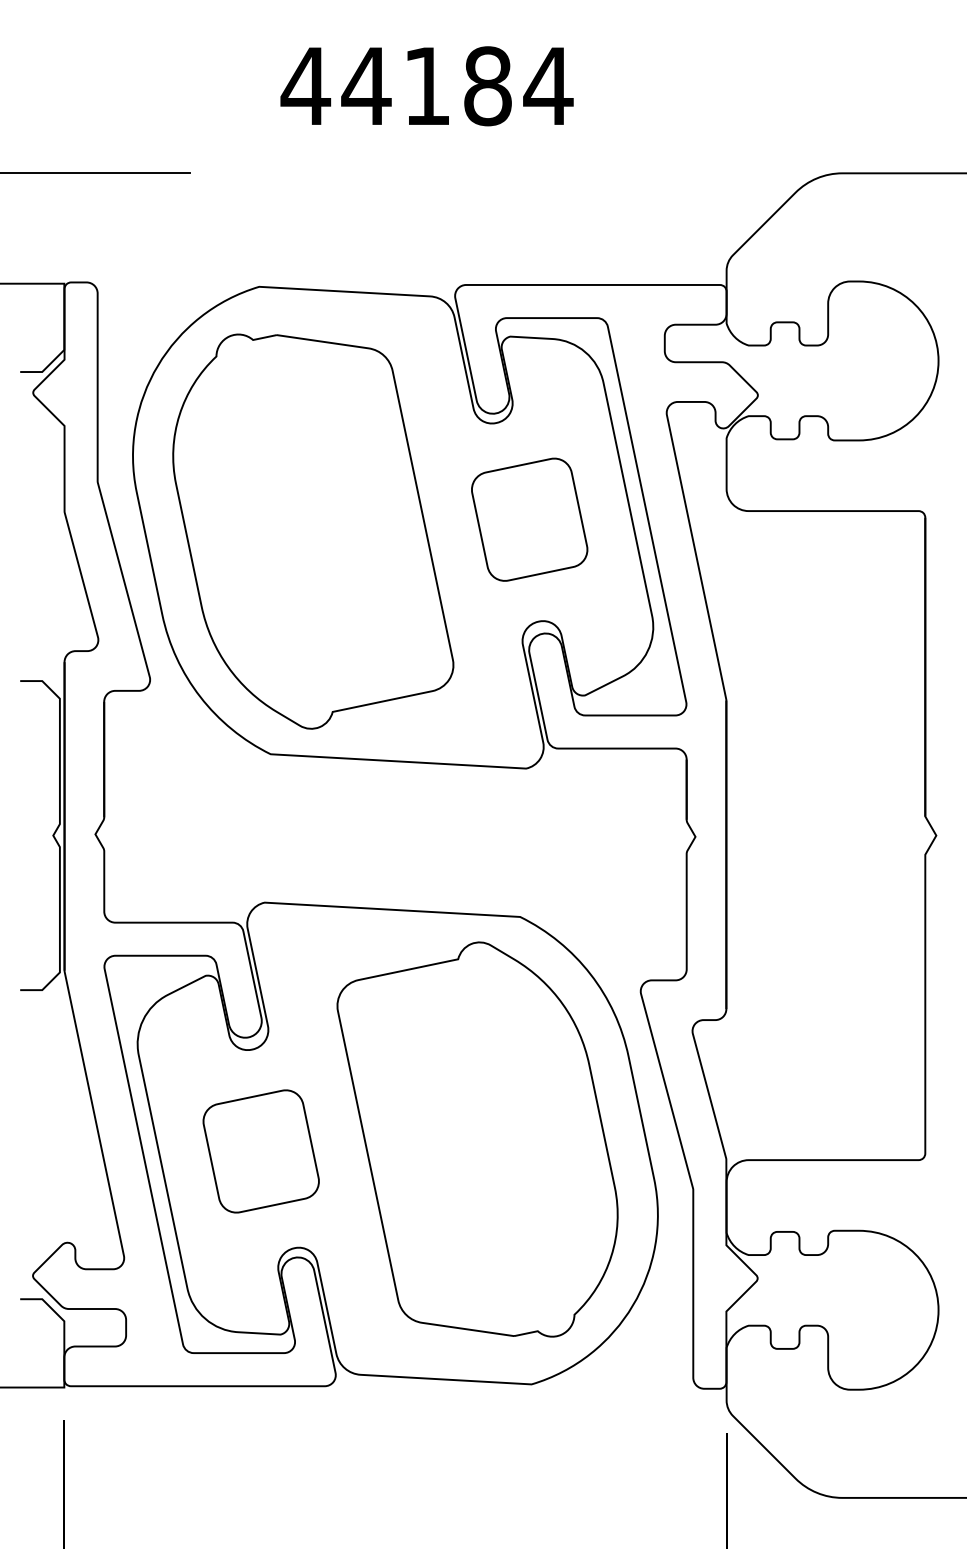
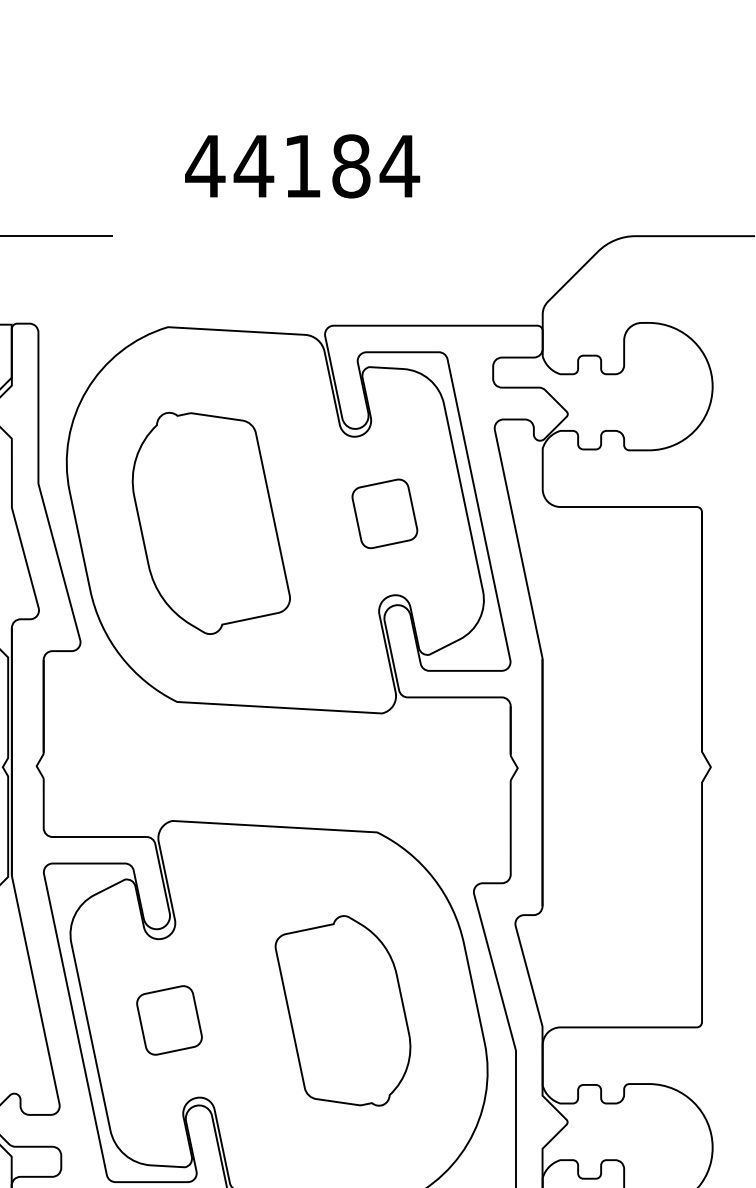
part: (529, 519) -> (384, 513), size x0.7
part: (313, 531) -> (211, 523), size x0.7
part: (477, 1139) -> (342, 1010), size x0.6
part: (260, 1151) -> (168, 1020), size x0.7

